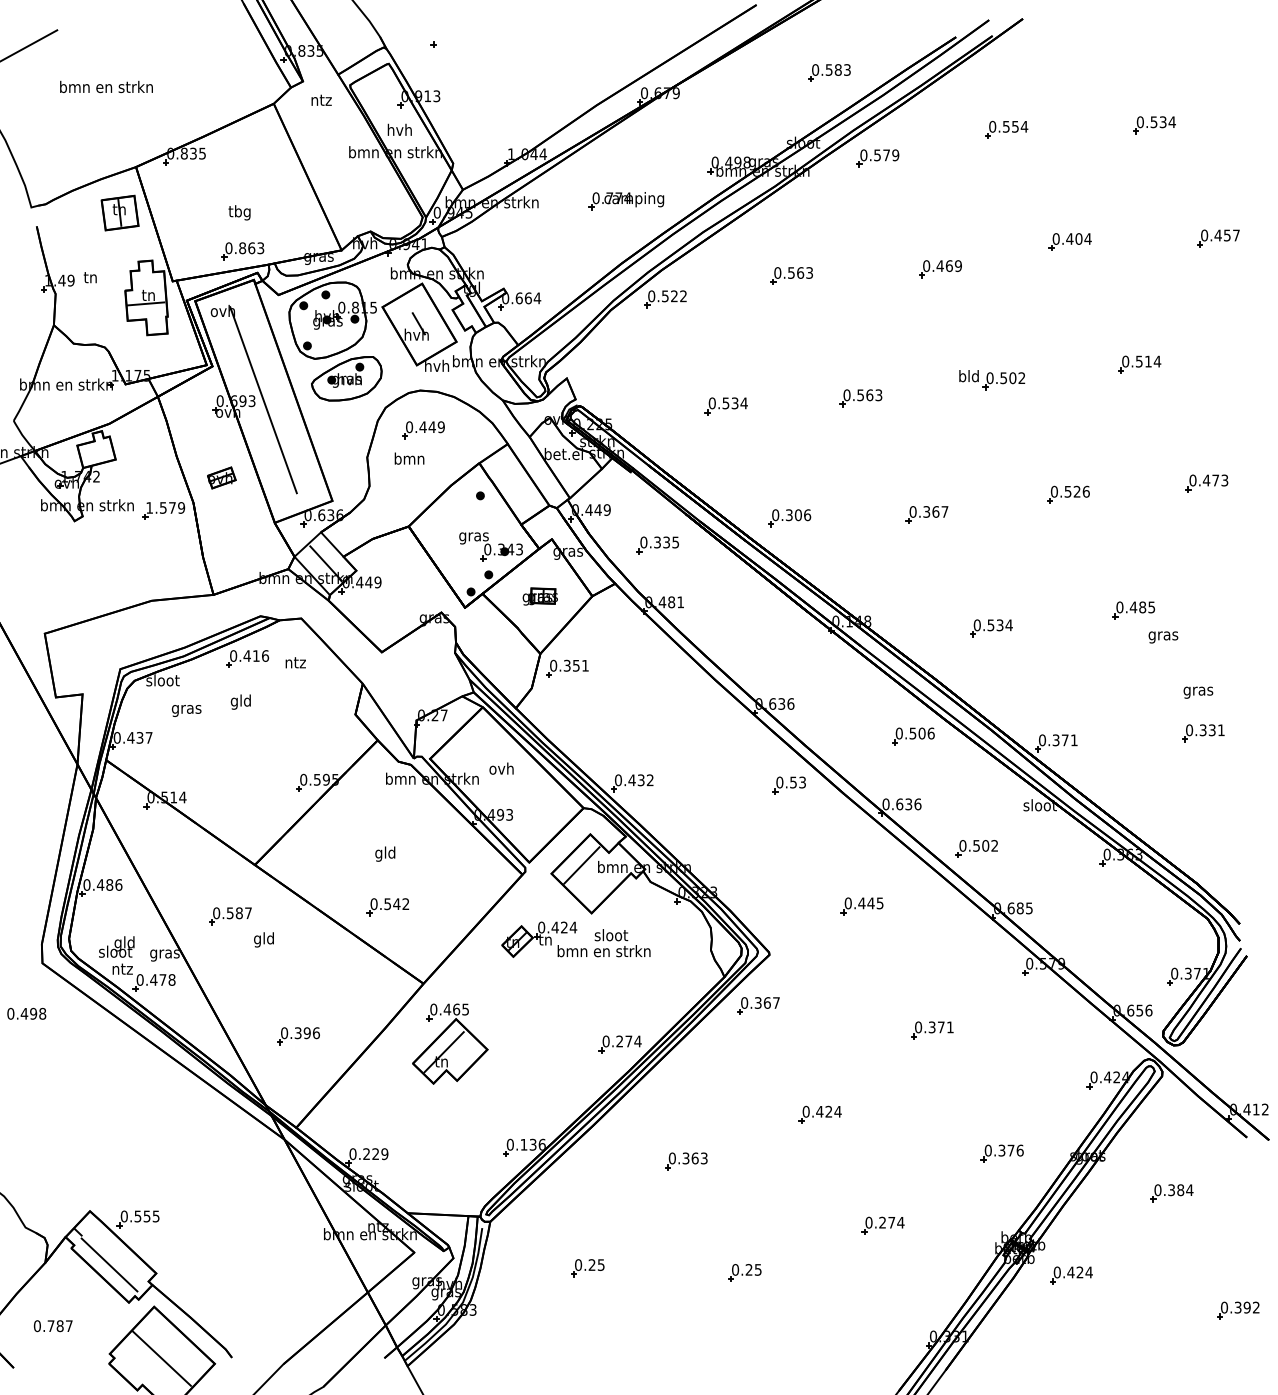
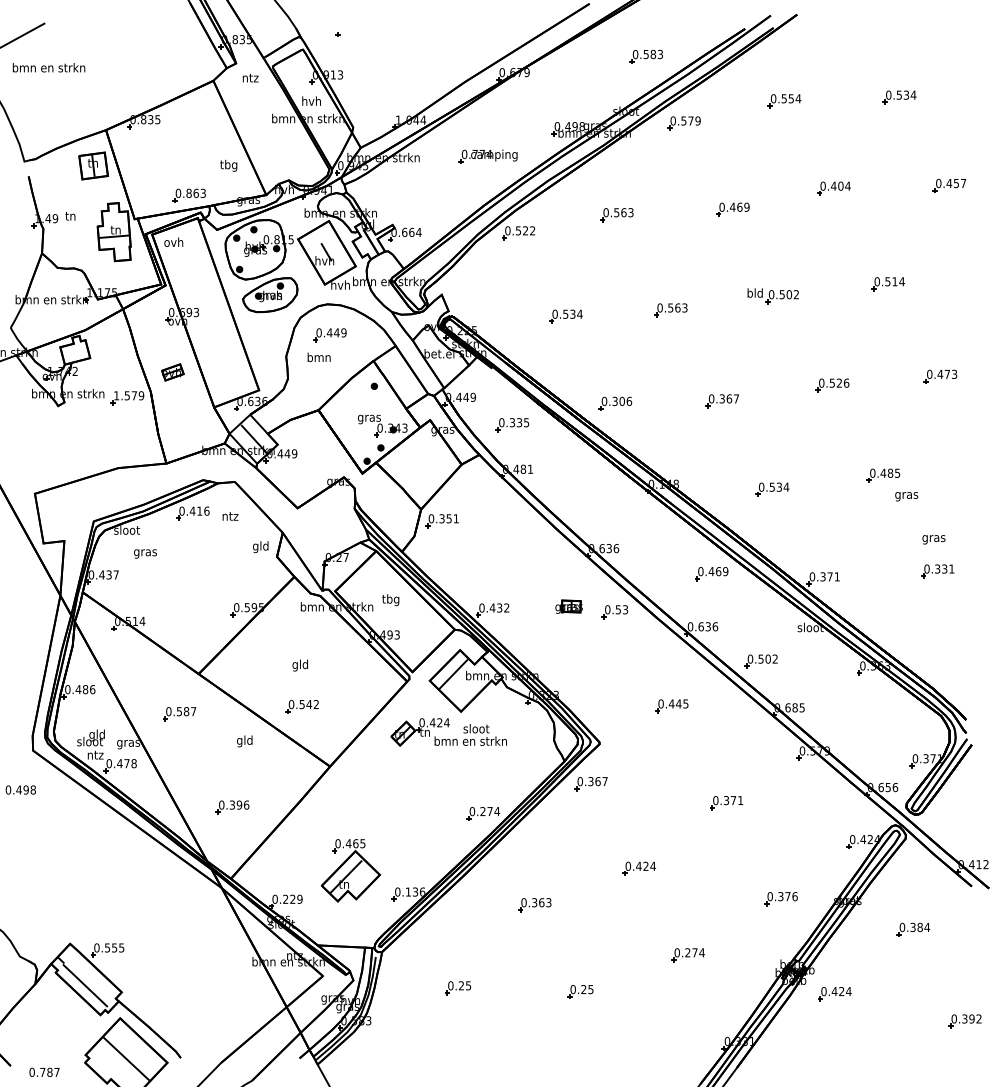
text: (105, 86) -> (48, 67), moved
text: (239, 212) -> (228, 165), moved
line: (263, 399) -> (205, 311), removed
part: (539, 596) -> (568, 606), moved
text: (240, 702) -> (260, 547), moved
text: (921, 733) -> (718, 571), 0.506 -> 0.469
text: (501, 770) -> (390, 600), ovh -> tbg
text: (263, 940) -> (244, 741), moved
part: (449, 1043) -> (350, 870), moved
text: (53, 1324) -> (44, 1071), moved

